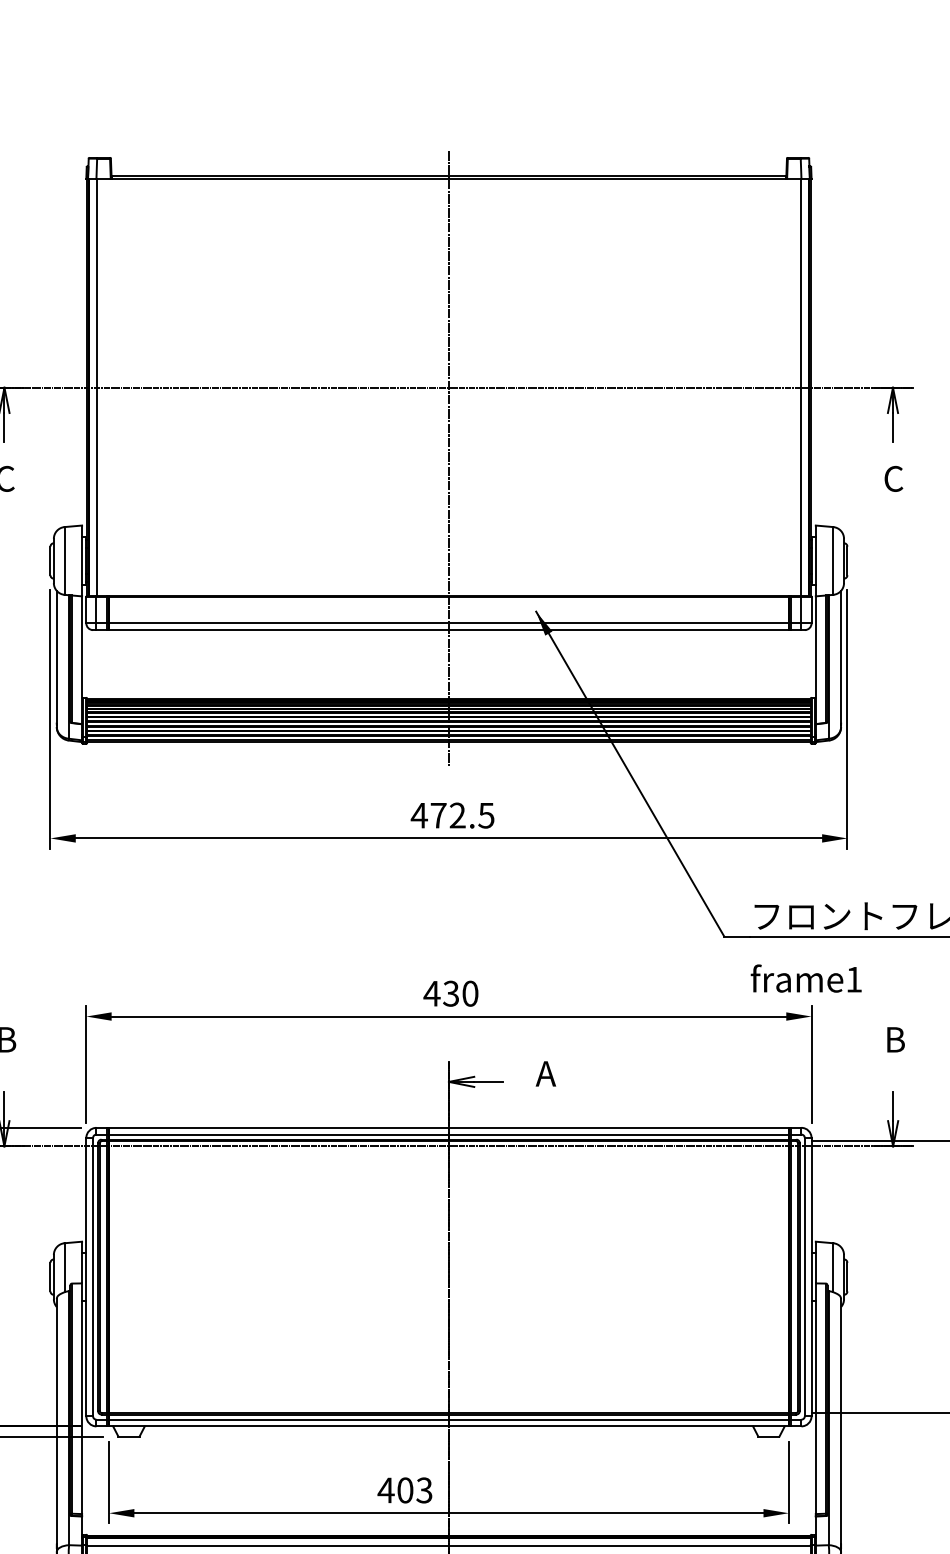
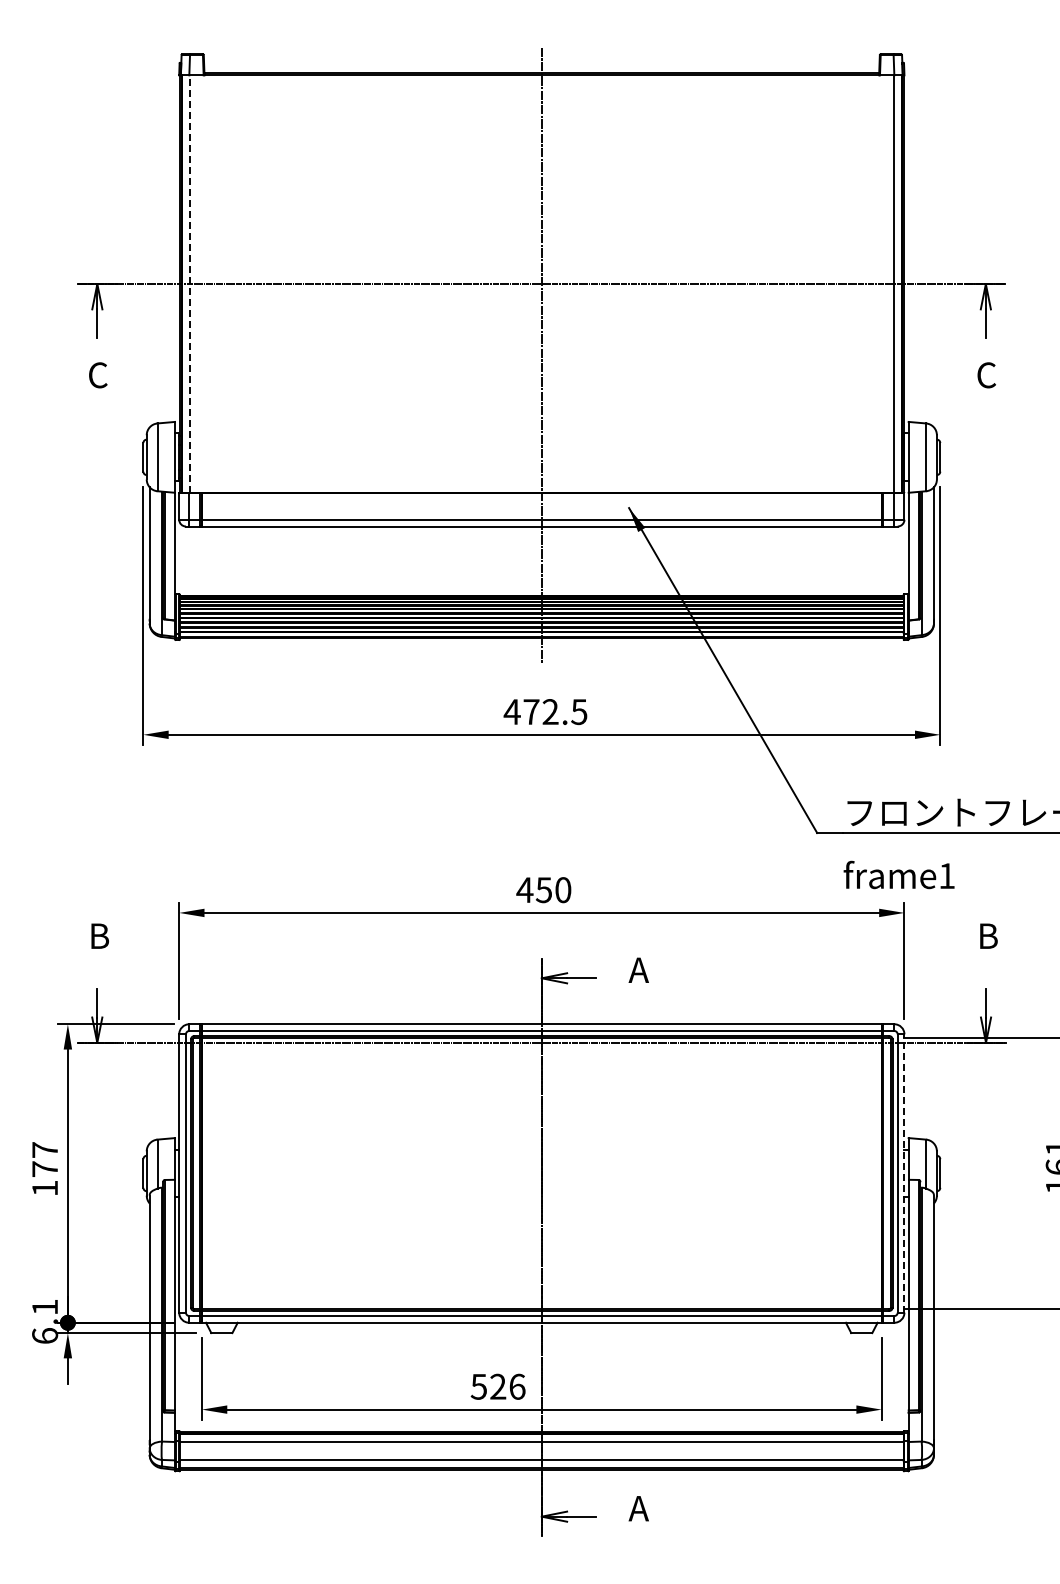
line: (96, 388) -> (189, 284), solid -> dashed
text: (450, 993) -> (543, 889), 430 -> 450
line: (811, 1277) -> (904, 1173), solid -> dashed
text: (404, 1490) -> (497, 1386), 403 -> 526

